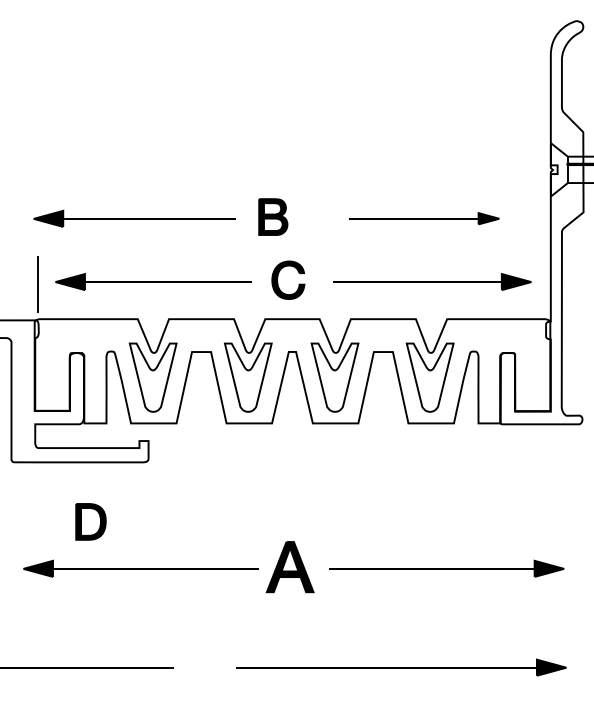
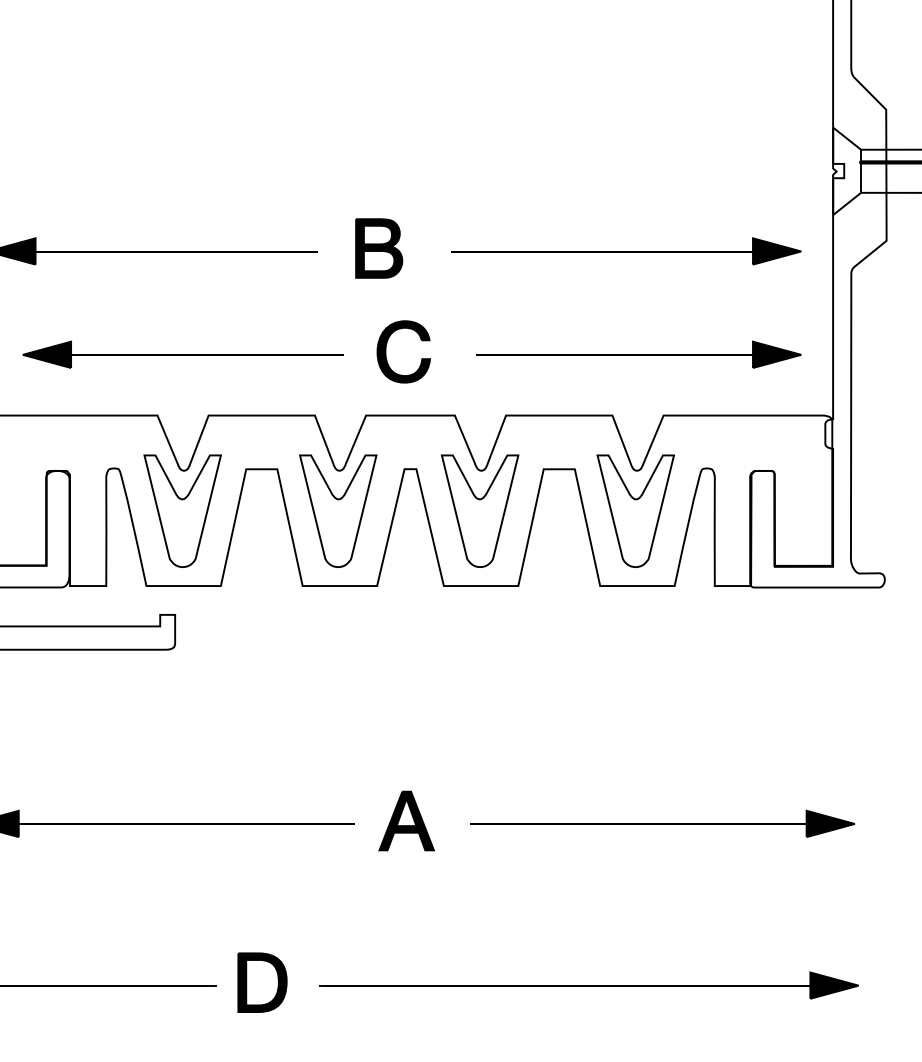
part: (424, 218) -> (626, 250), size x1.43
part: (90, 521) -> (261, 982), moved
part: (289, 566) -> (405, 820), size x0.71

